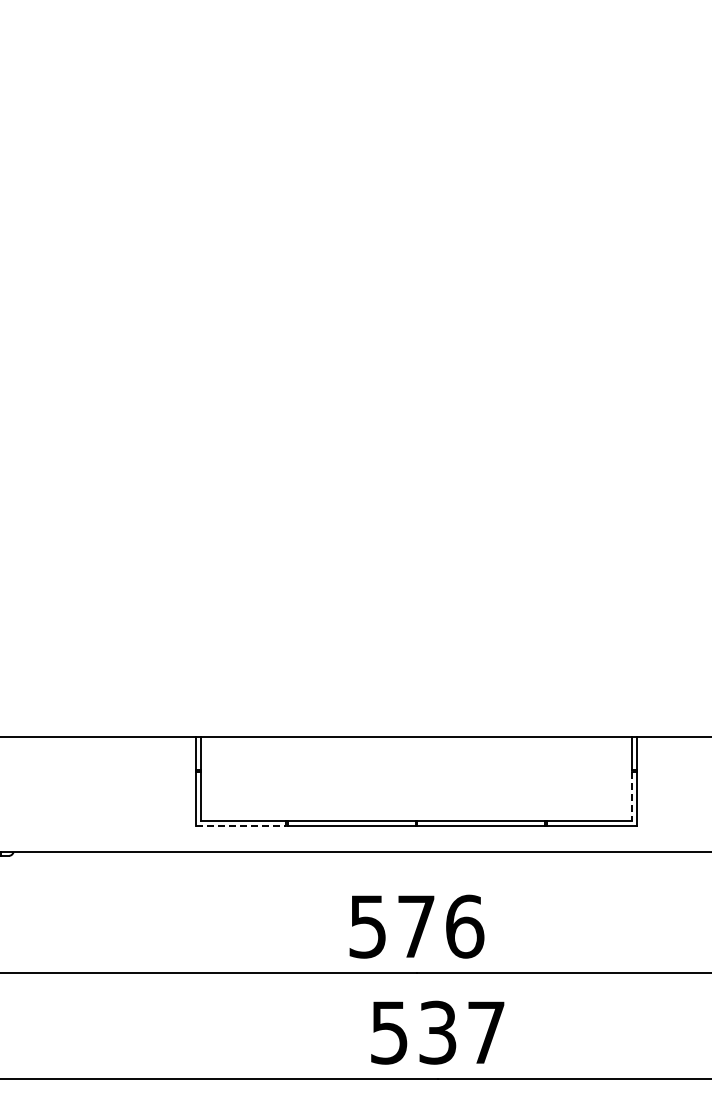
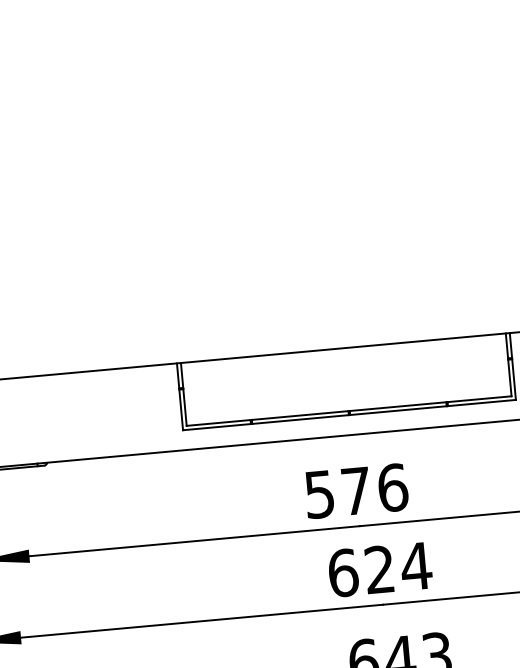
line: (631, 796) -> (509, 378), dashed -> solid
line: (240, 825) -> (216, 426), dashed -> solid
text: (438, 1032) -> (380, 569), 537 -> 624

